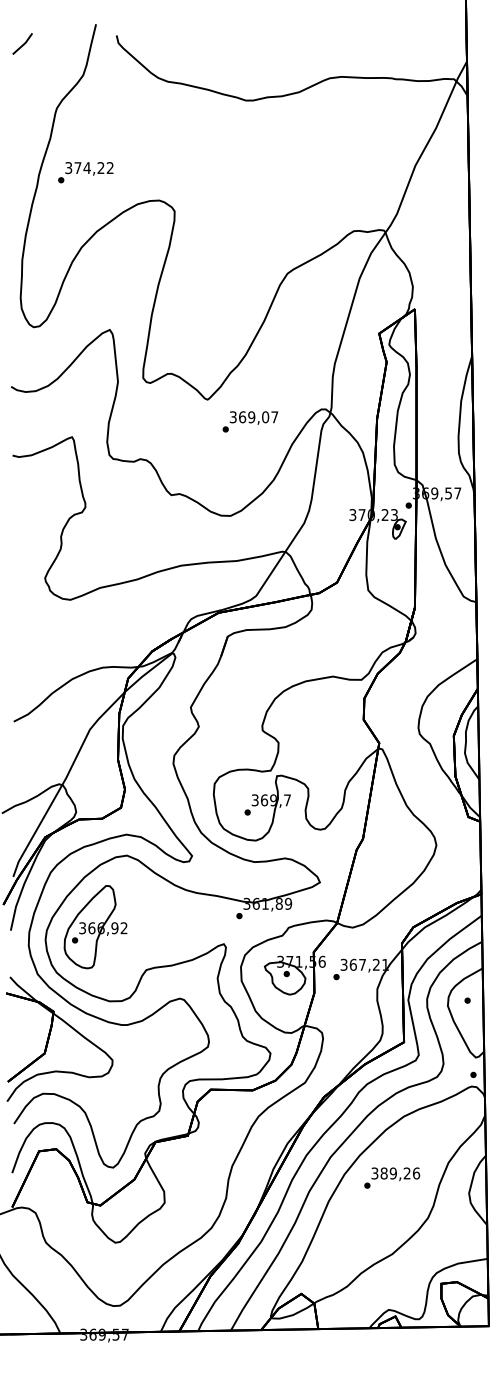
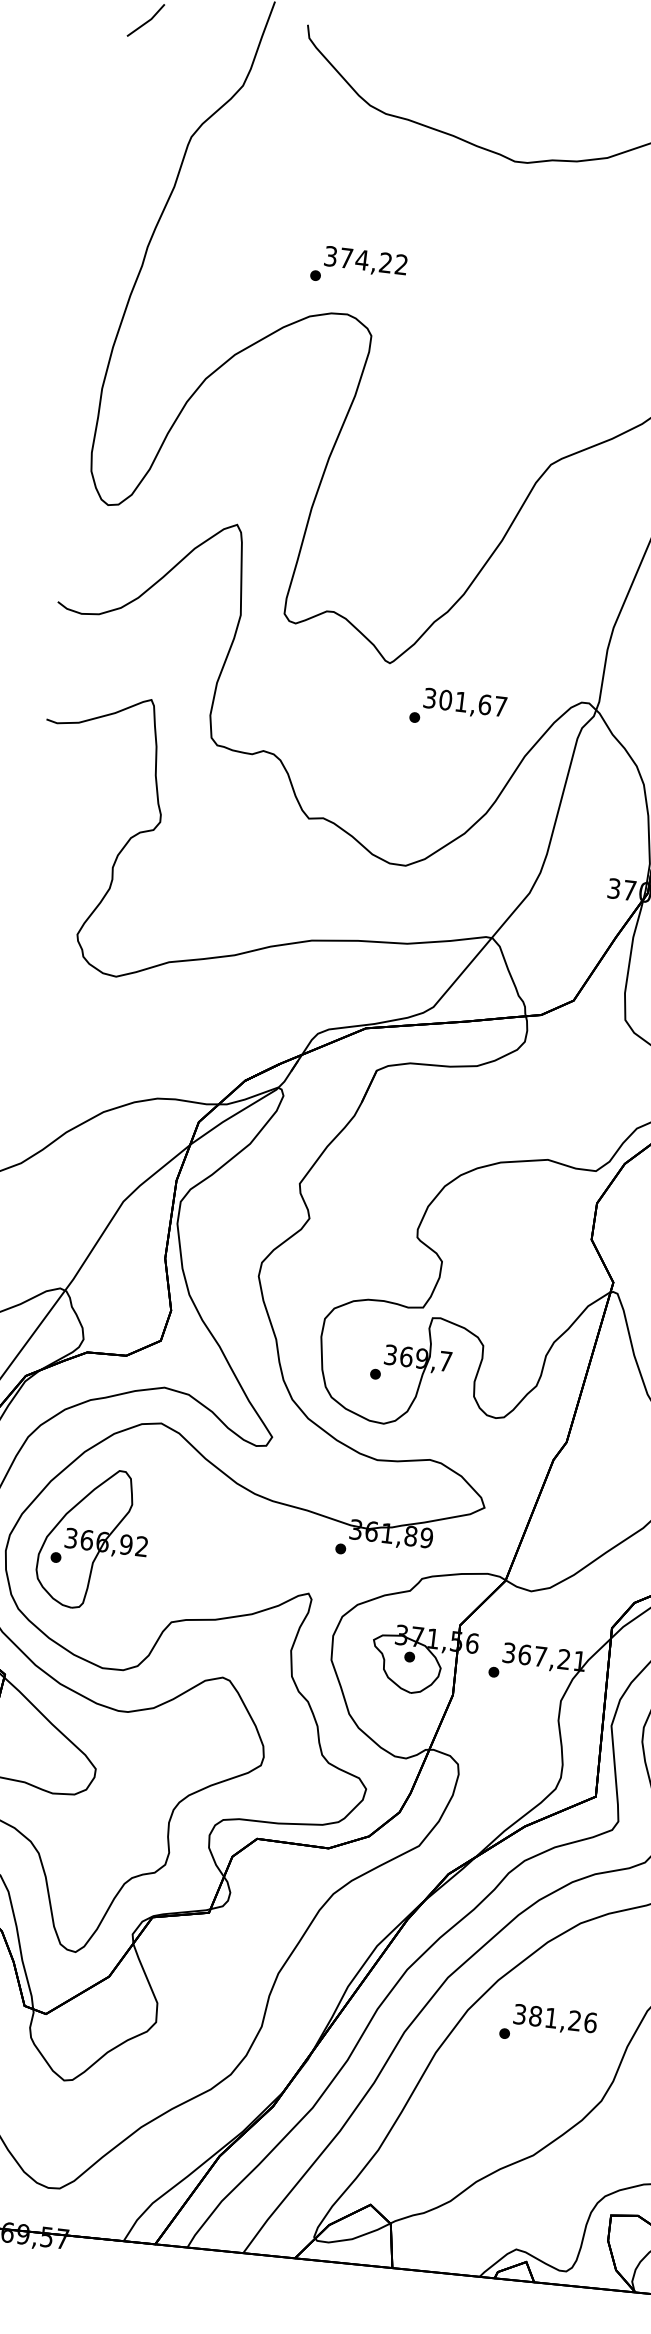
text: (85, 172) -> (358, 267), moved
text: (254, 417) -> (466, 702), 369,07 -> 301,67
text: (392, 1173) -> (549, 2017), 389,26 -> 381,26

